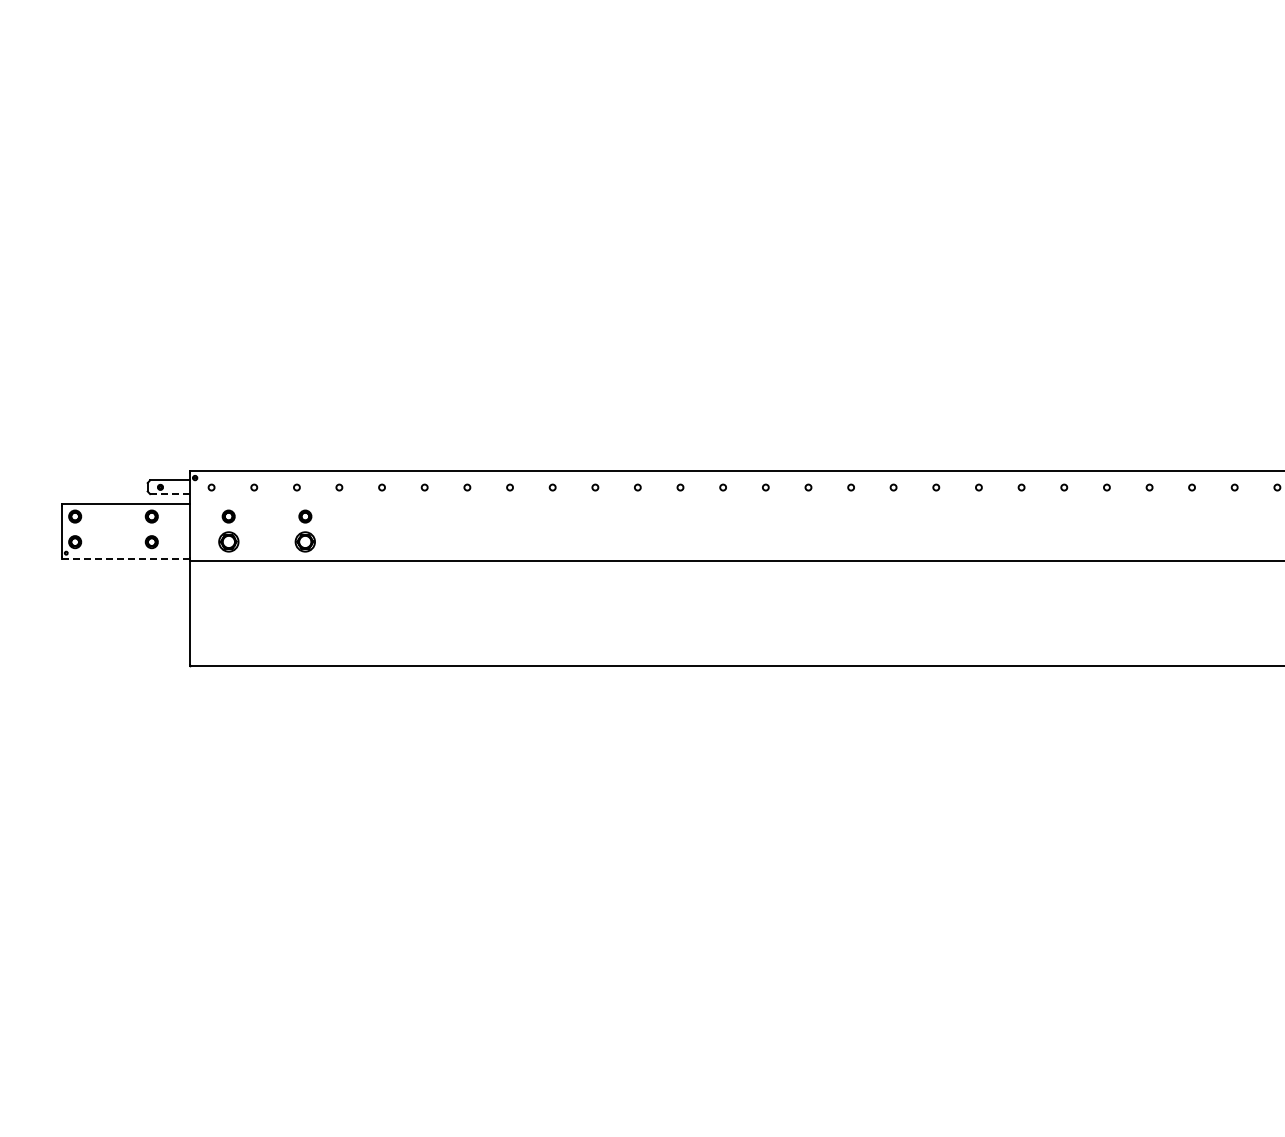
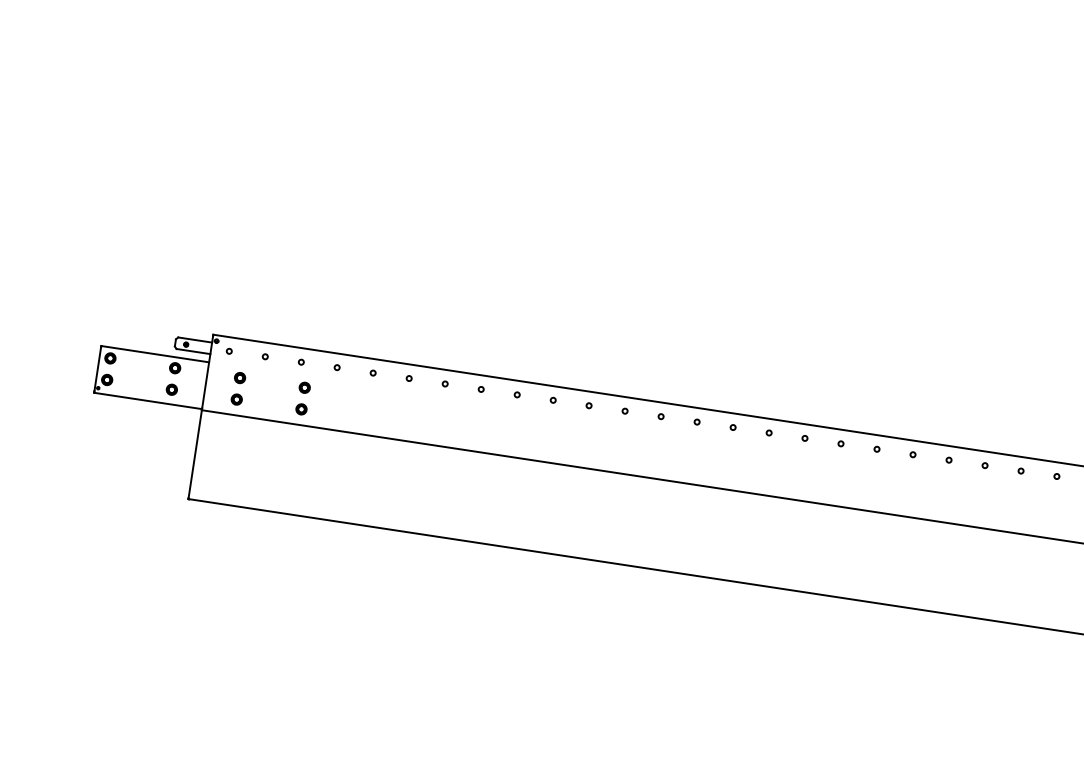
line: (170, 494) -> (193, 351), dashed -> solid
part: (228, 542) -> (236, 399), size x0.62
part: (305, 542) -> (301, 409), size x0.62
line: (126, 559) -> (148, 401), dashed -> solid

